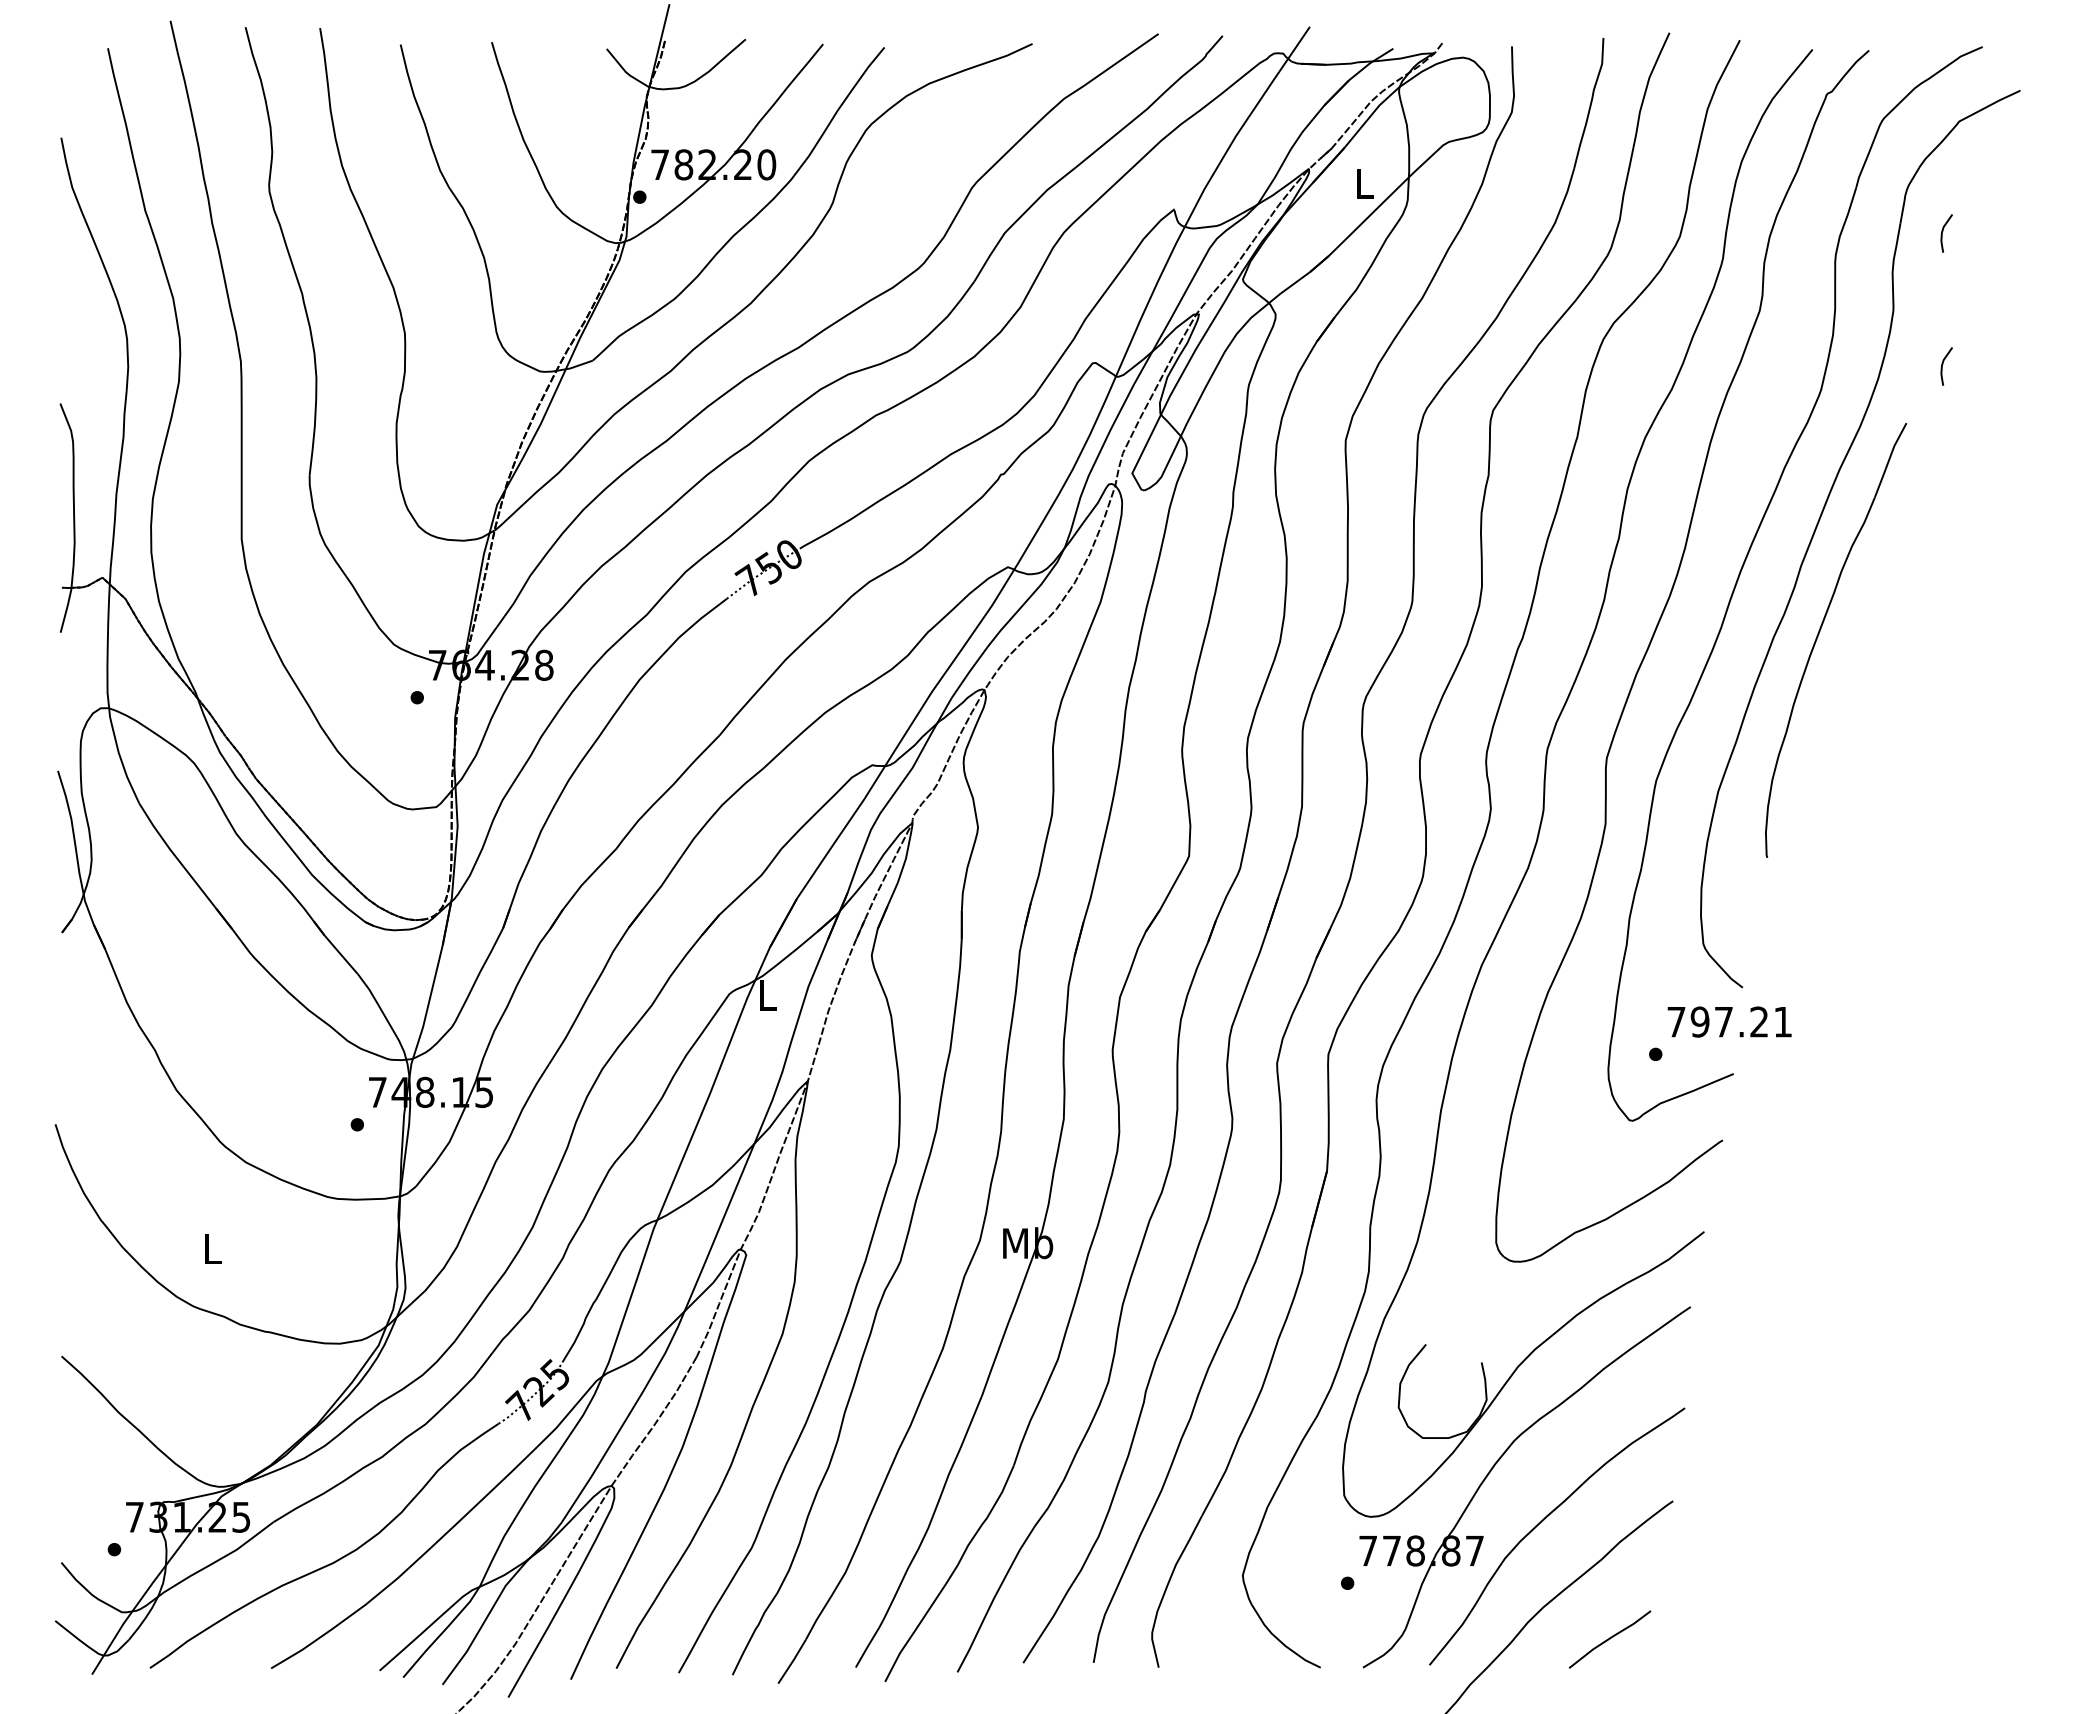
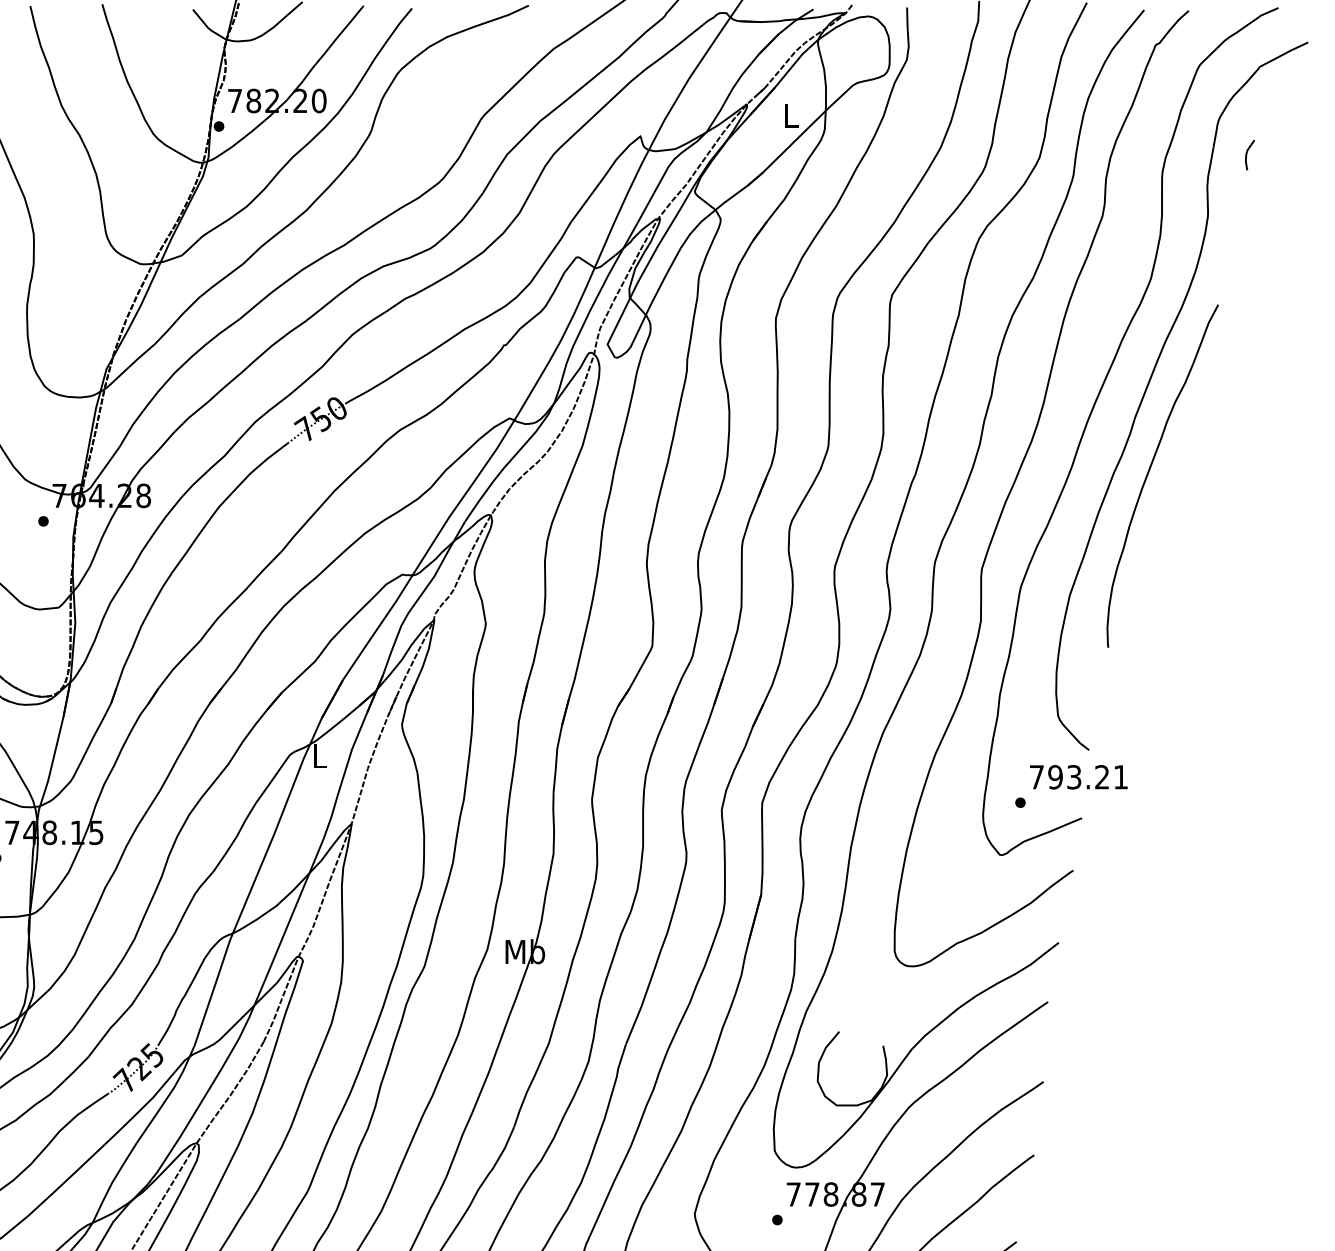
curve: (1943, 364) -> (1247, 258), removed
text: (1723, 1021) -> (1073, 776), 797.21 -> 793.21

